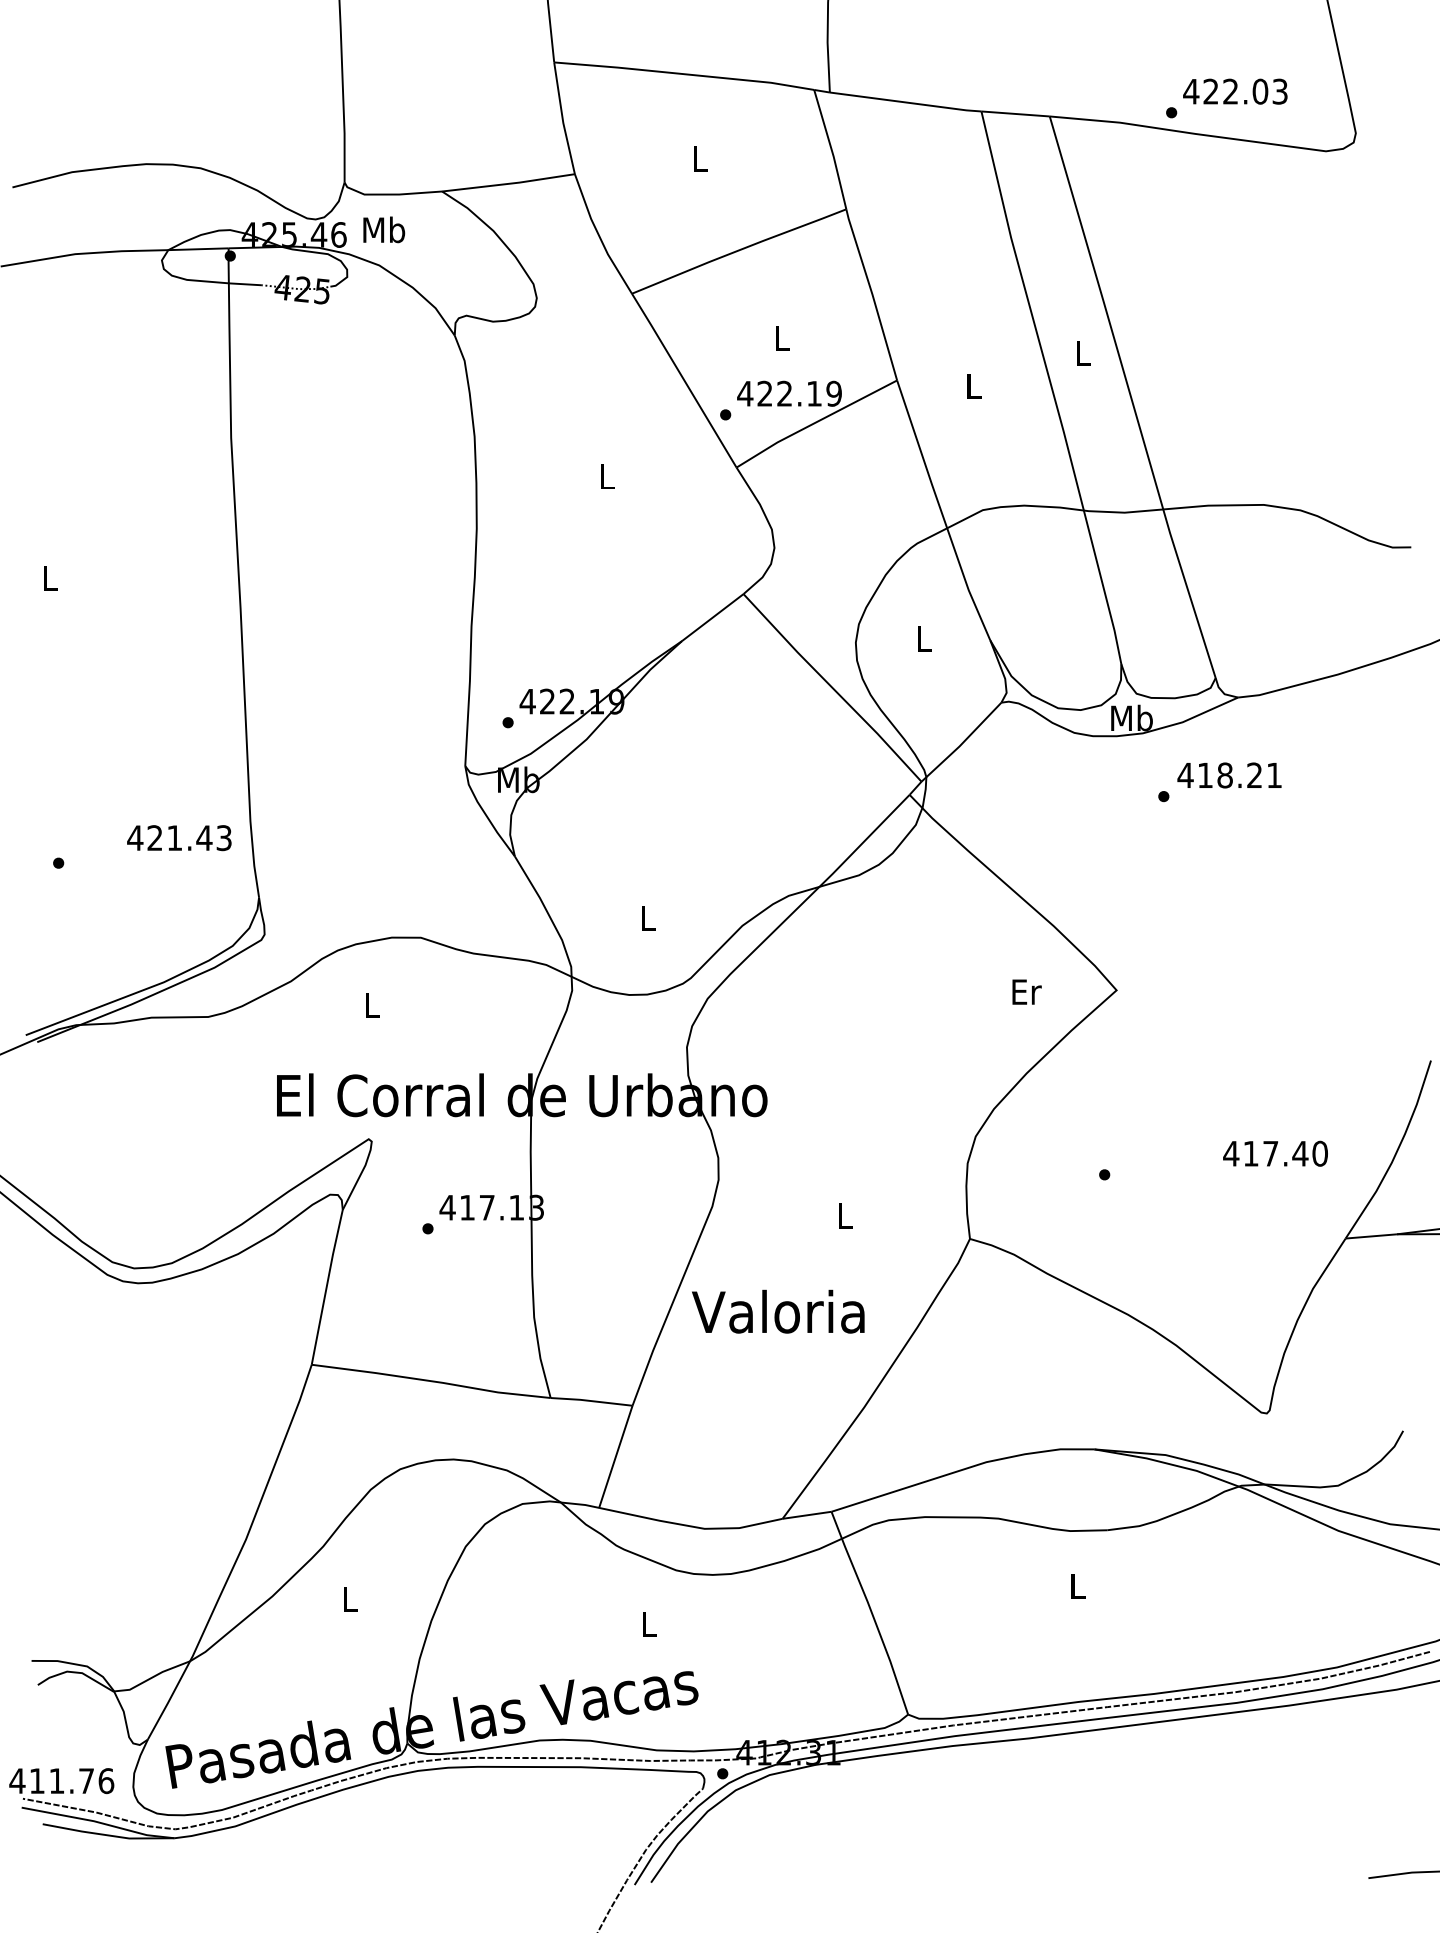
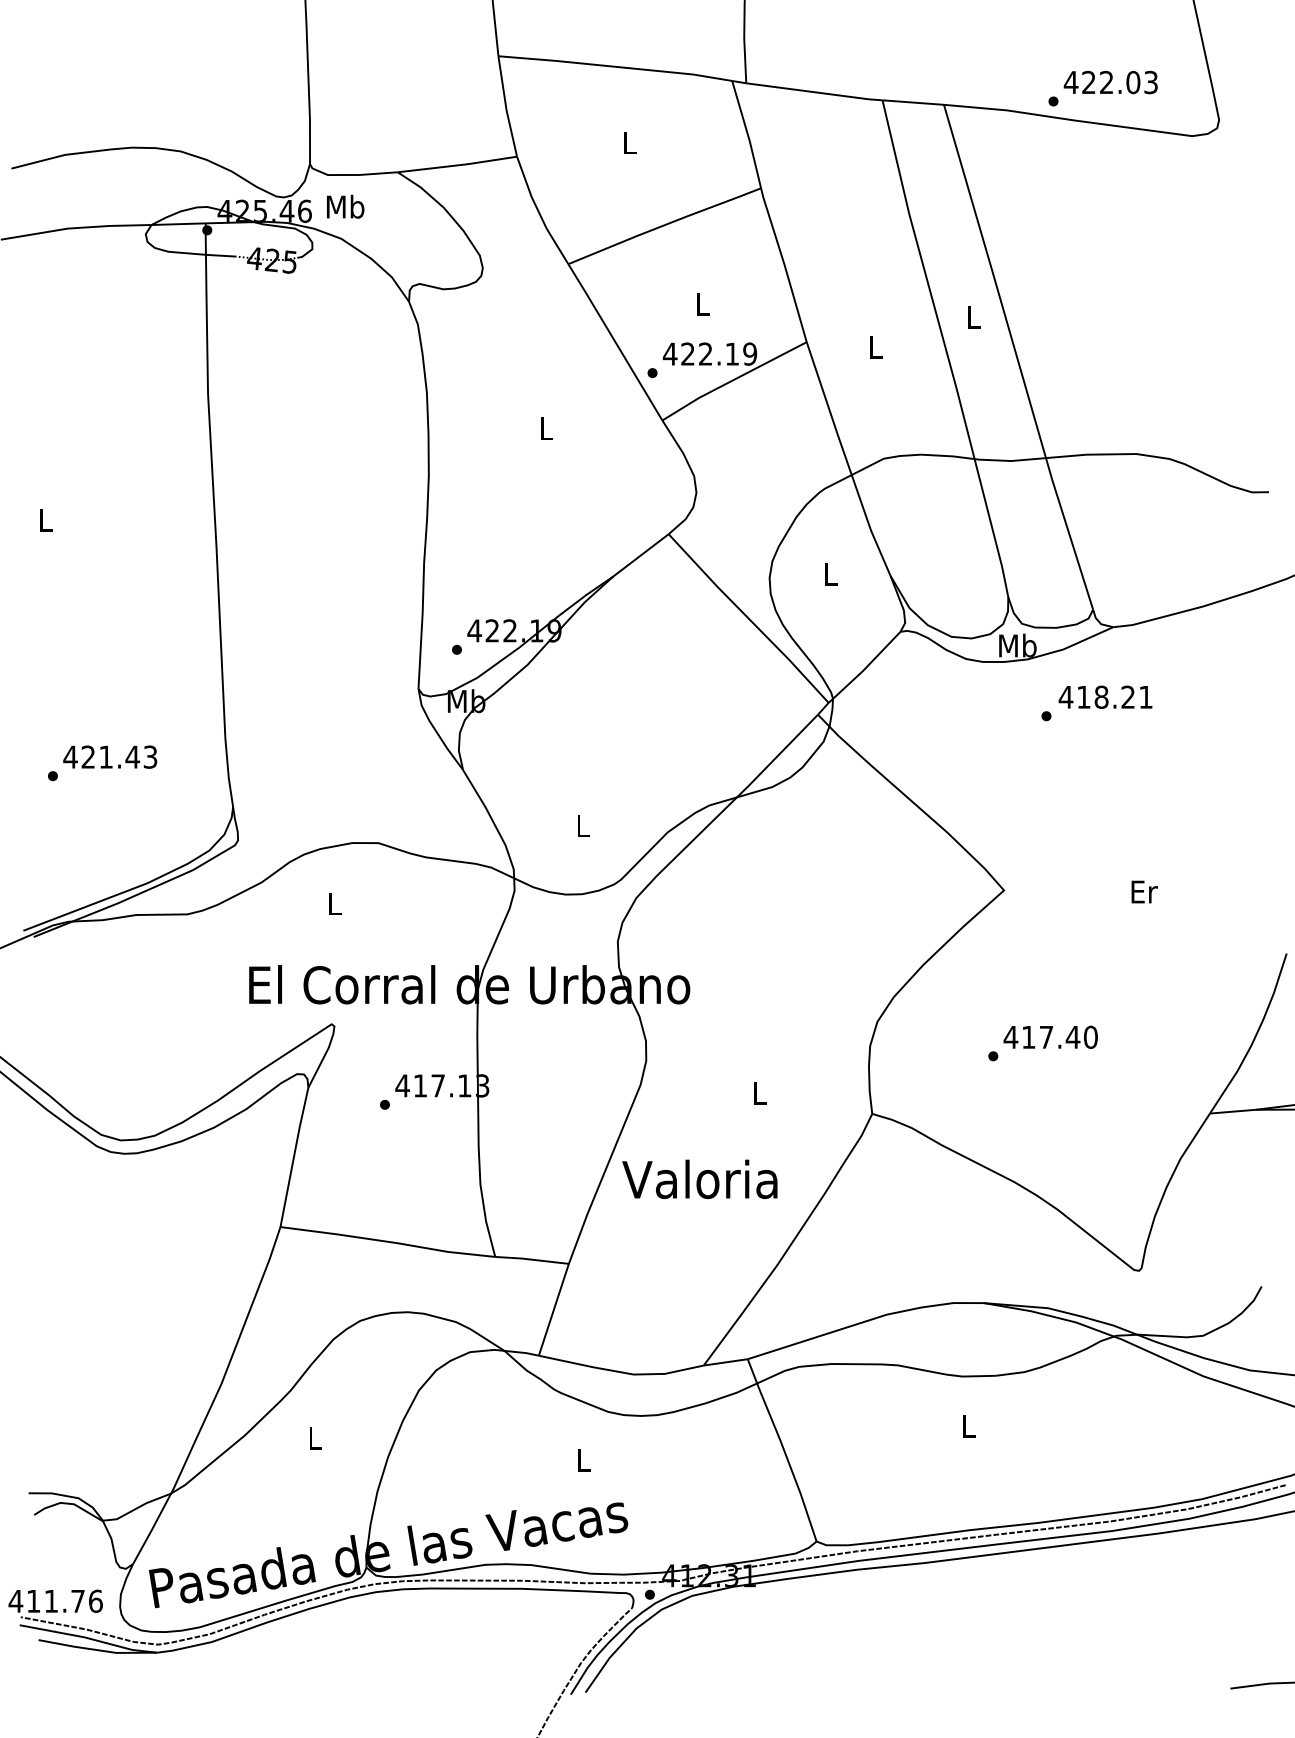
text: (179, 838) -> (110, 757), moved
text: (1026, 991) -> (1144, 891), moved
text: (1275, 1153) -> (1050, 1037), moved

